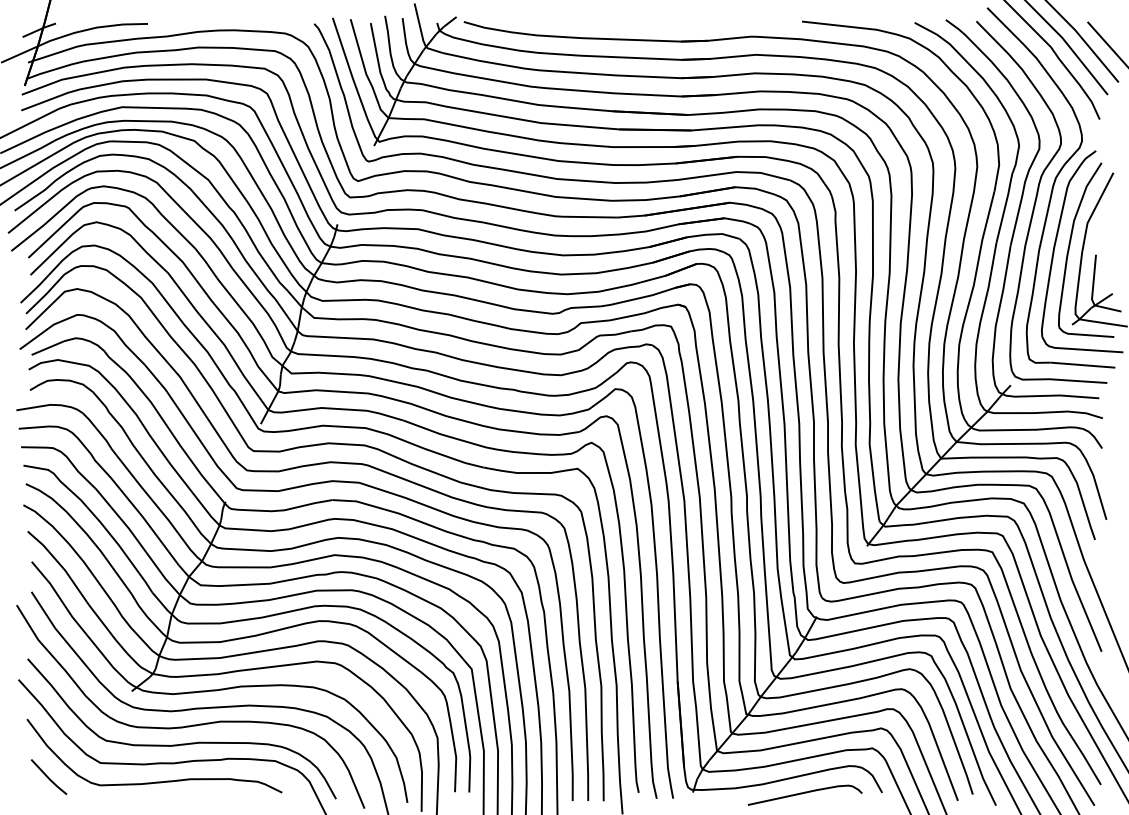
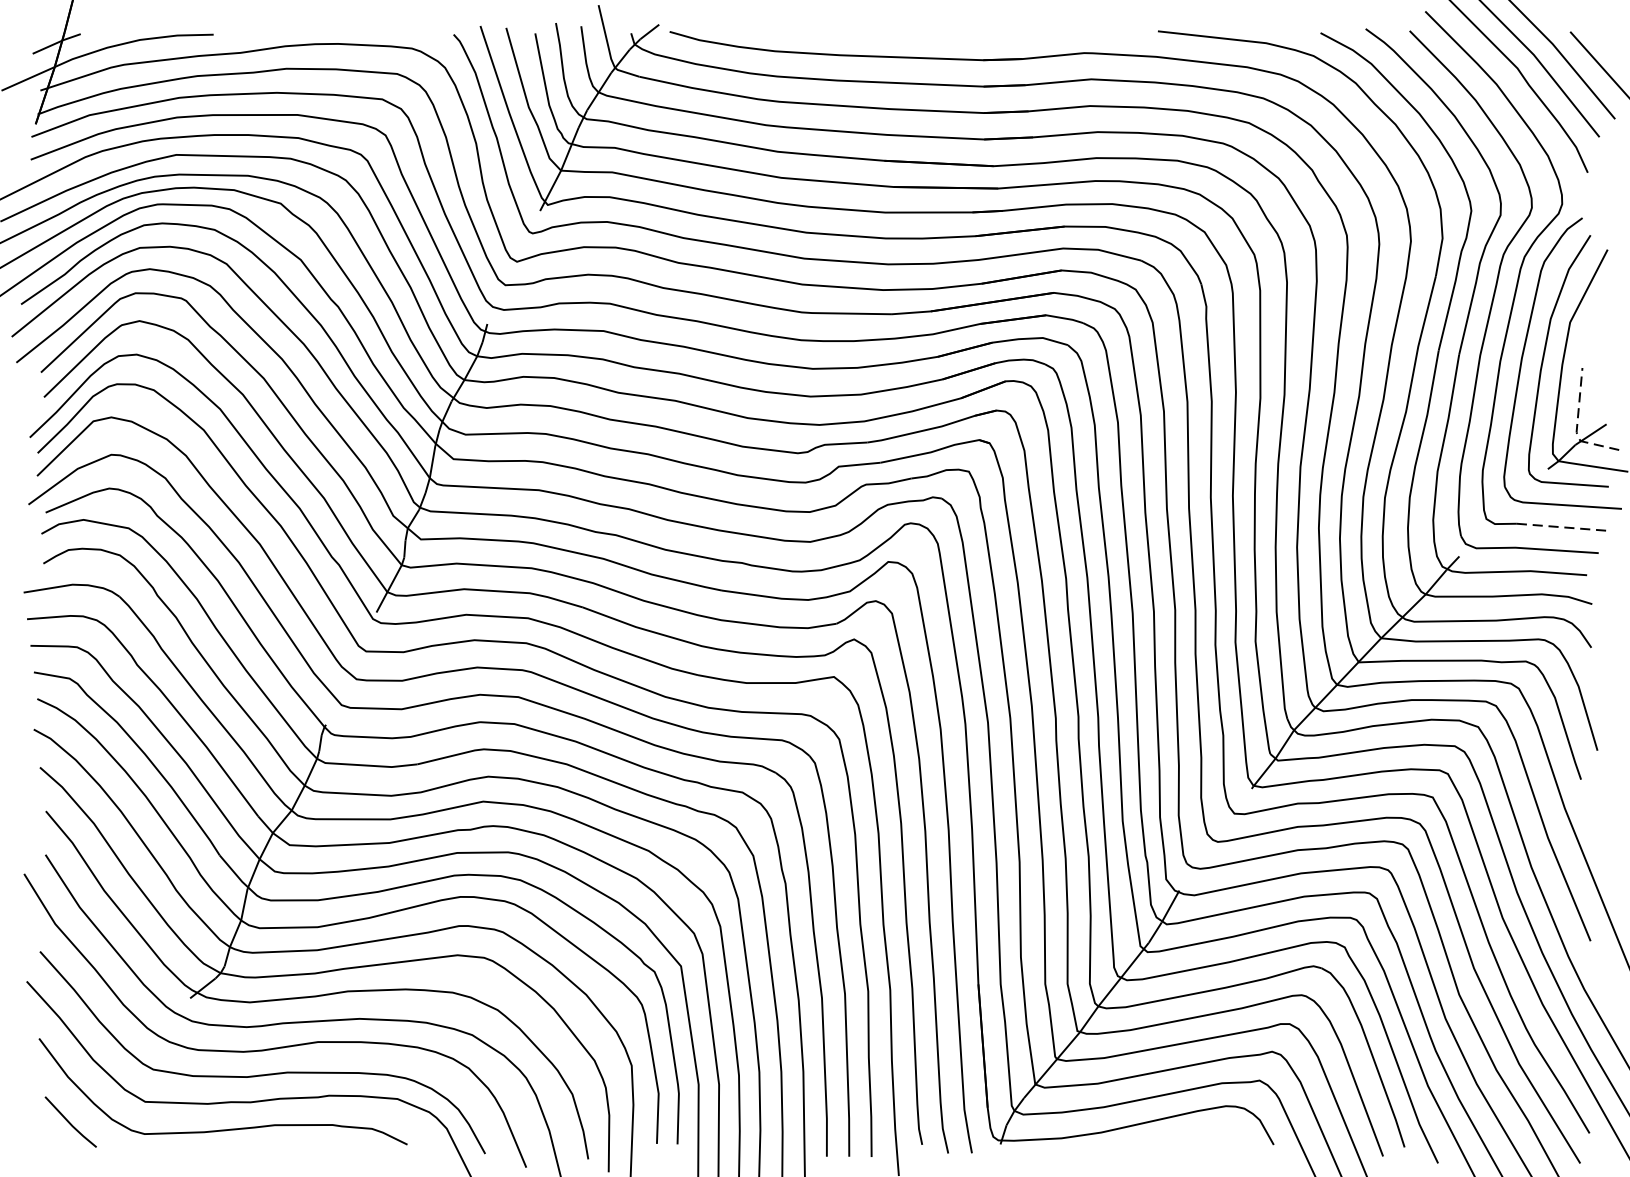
line: (1092, 295) -> (1577, 426), solid -> dashed
line: (1083, 365) -> (1564, 527), solid -> dashed
curve: (804, 793) -> (1161, 1145), removed

